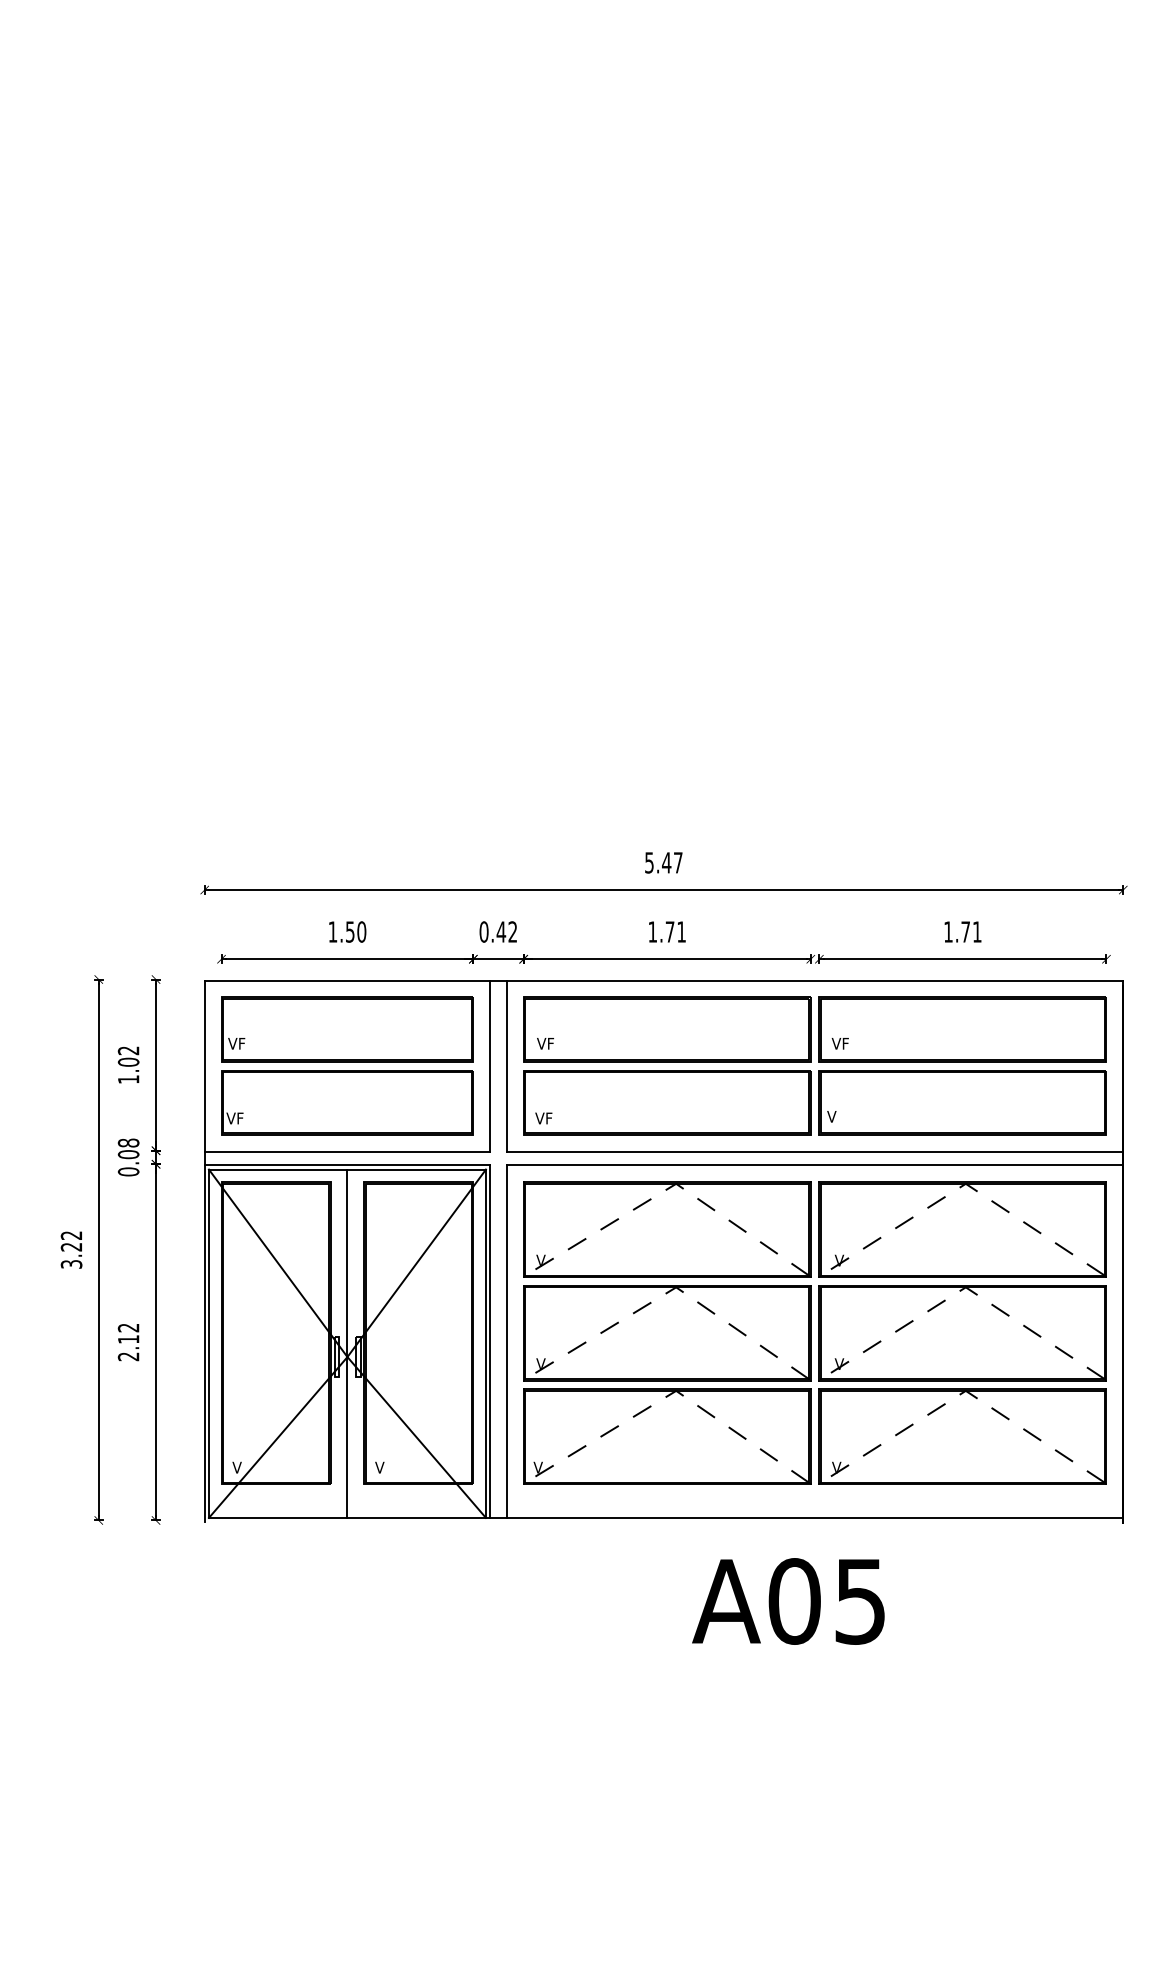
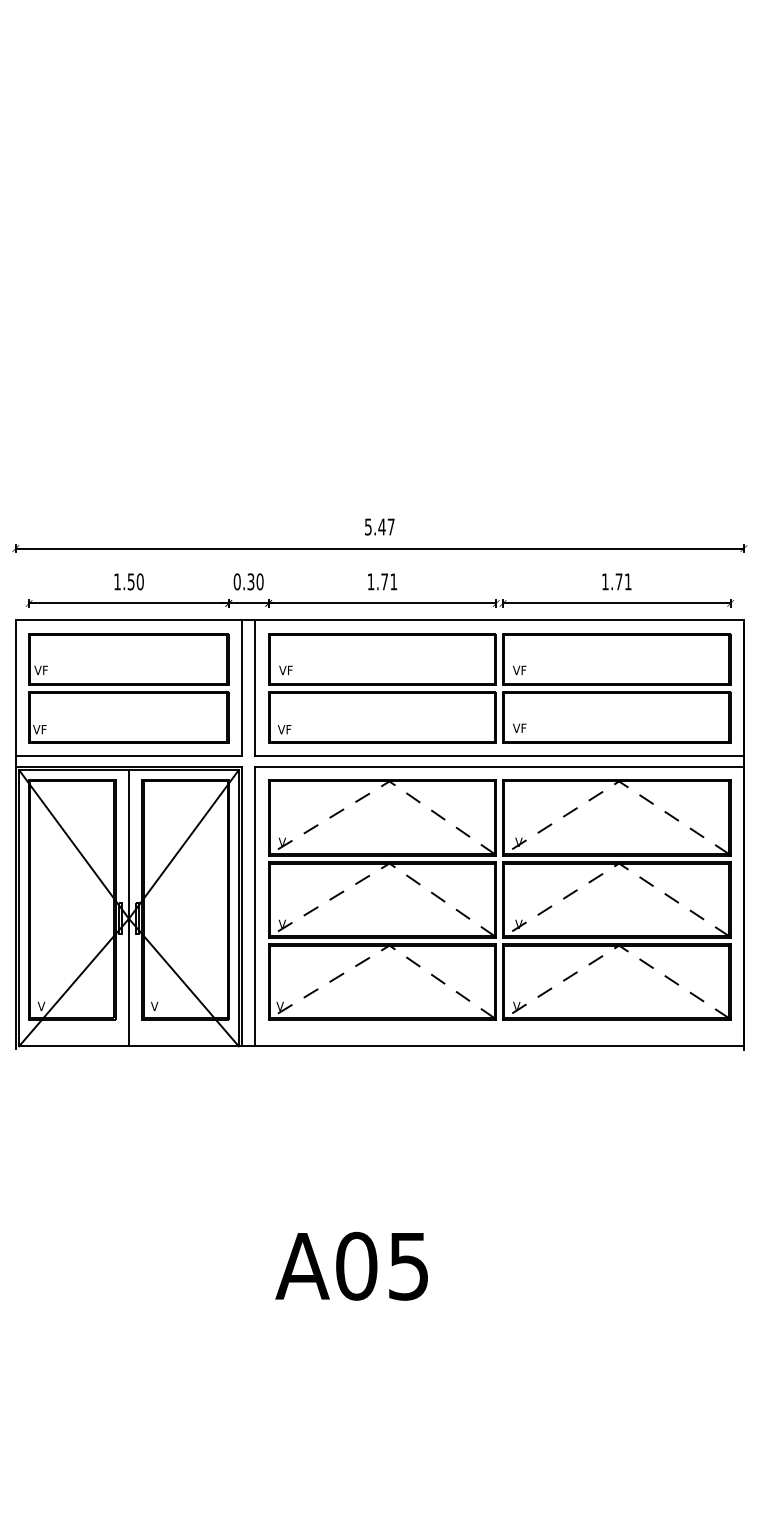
text: (506, 931) -> (255, 581), 0.42 -> 0.30
text: (837, 1116) -> (517, 728), V -> VF
text: (788, 1601) -> (351, 1266), moved

